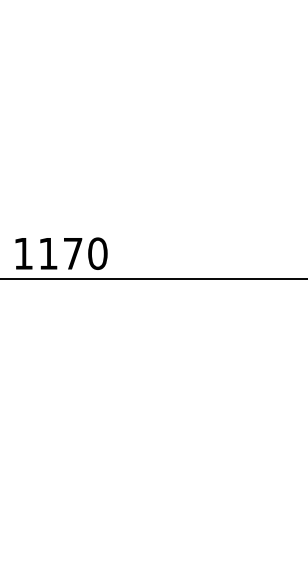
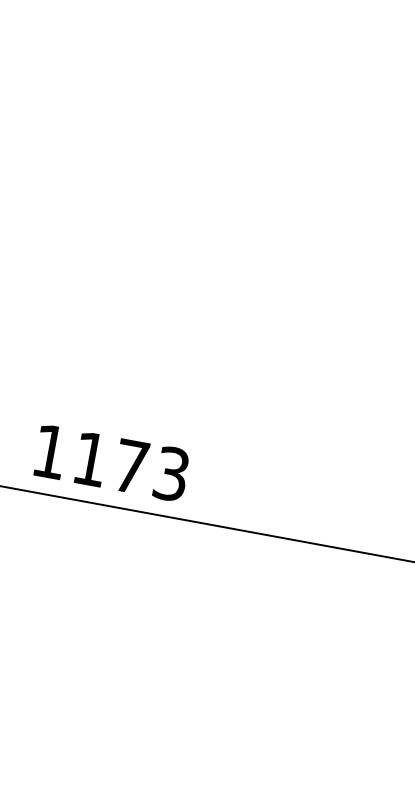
text: (97, 253) -> (171, 473), 1170 -> 1173

